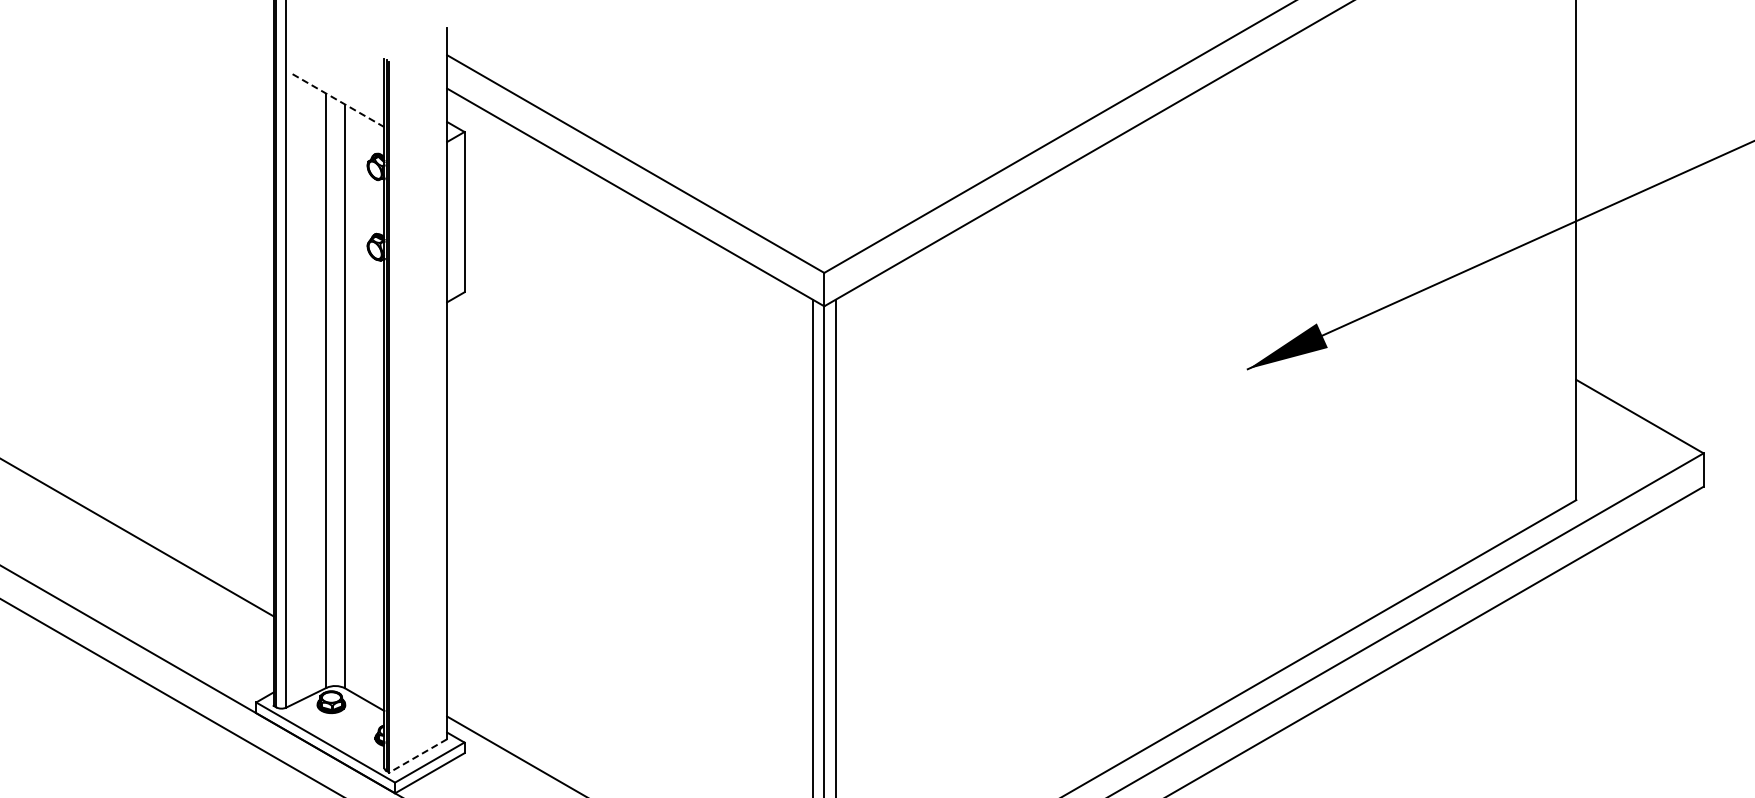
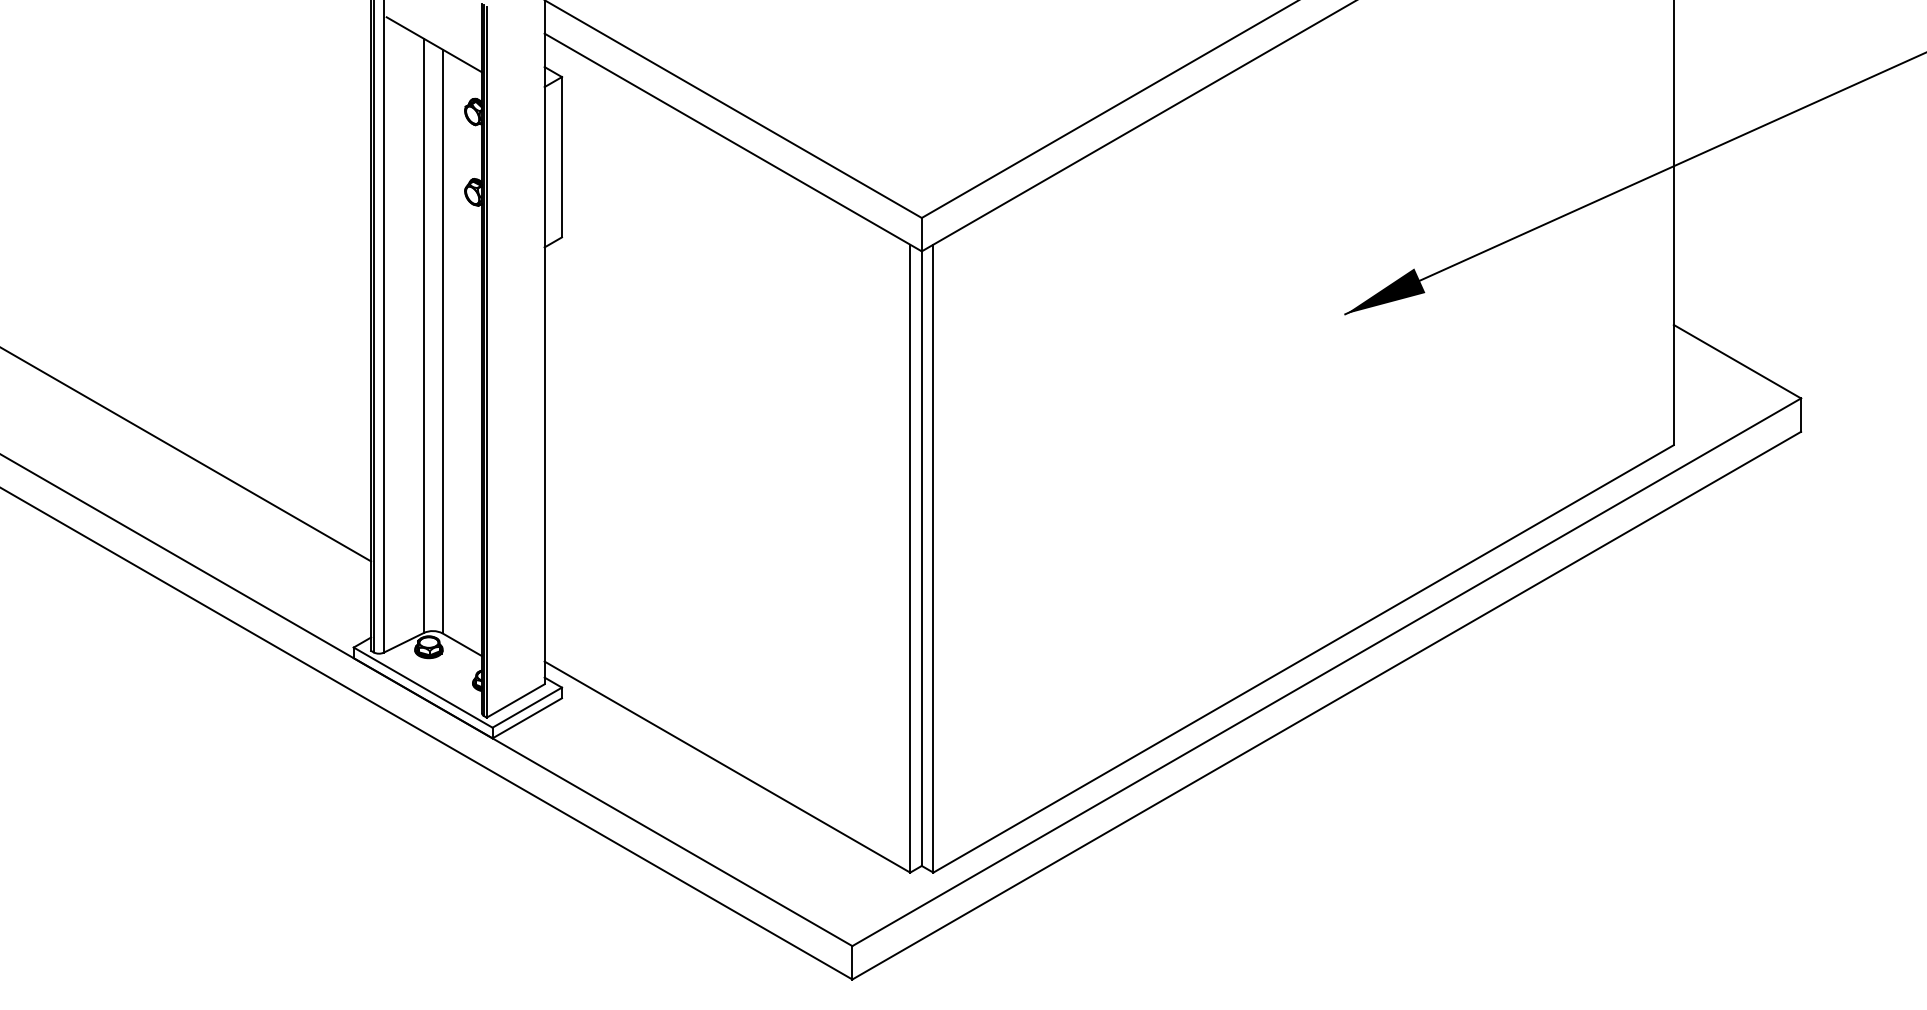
line: (337, 99) -> (434, 44), dashed -> solid
line: (418, 756) -> (515, 701), dashed -> solid

